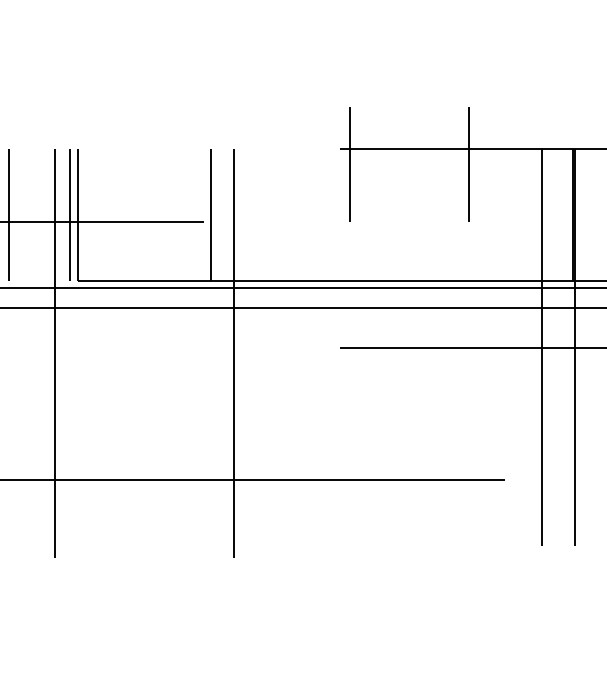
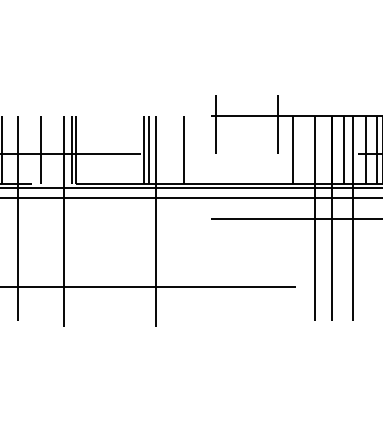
line: (218, 215) -> (148, 150), added
line: (288, 215) -> (184, 150), added
line: (497, 215) -> (292, 150), added
line: (598, 215) -> (344, 150), added

